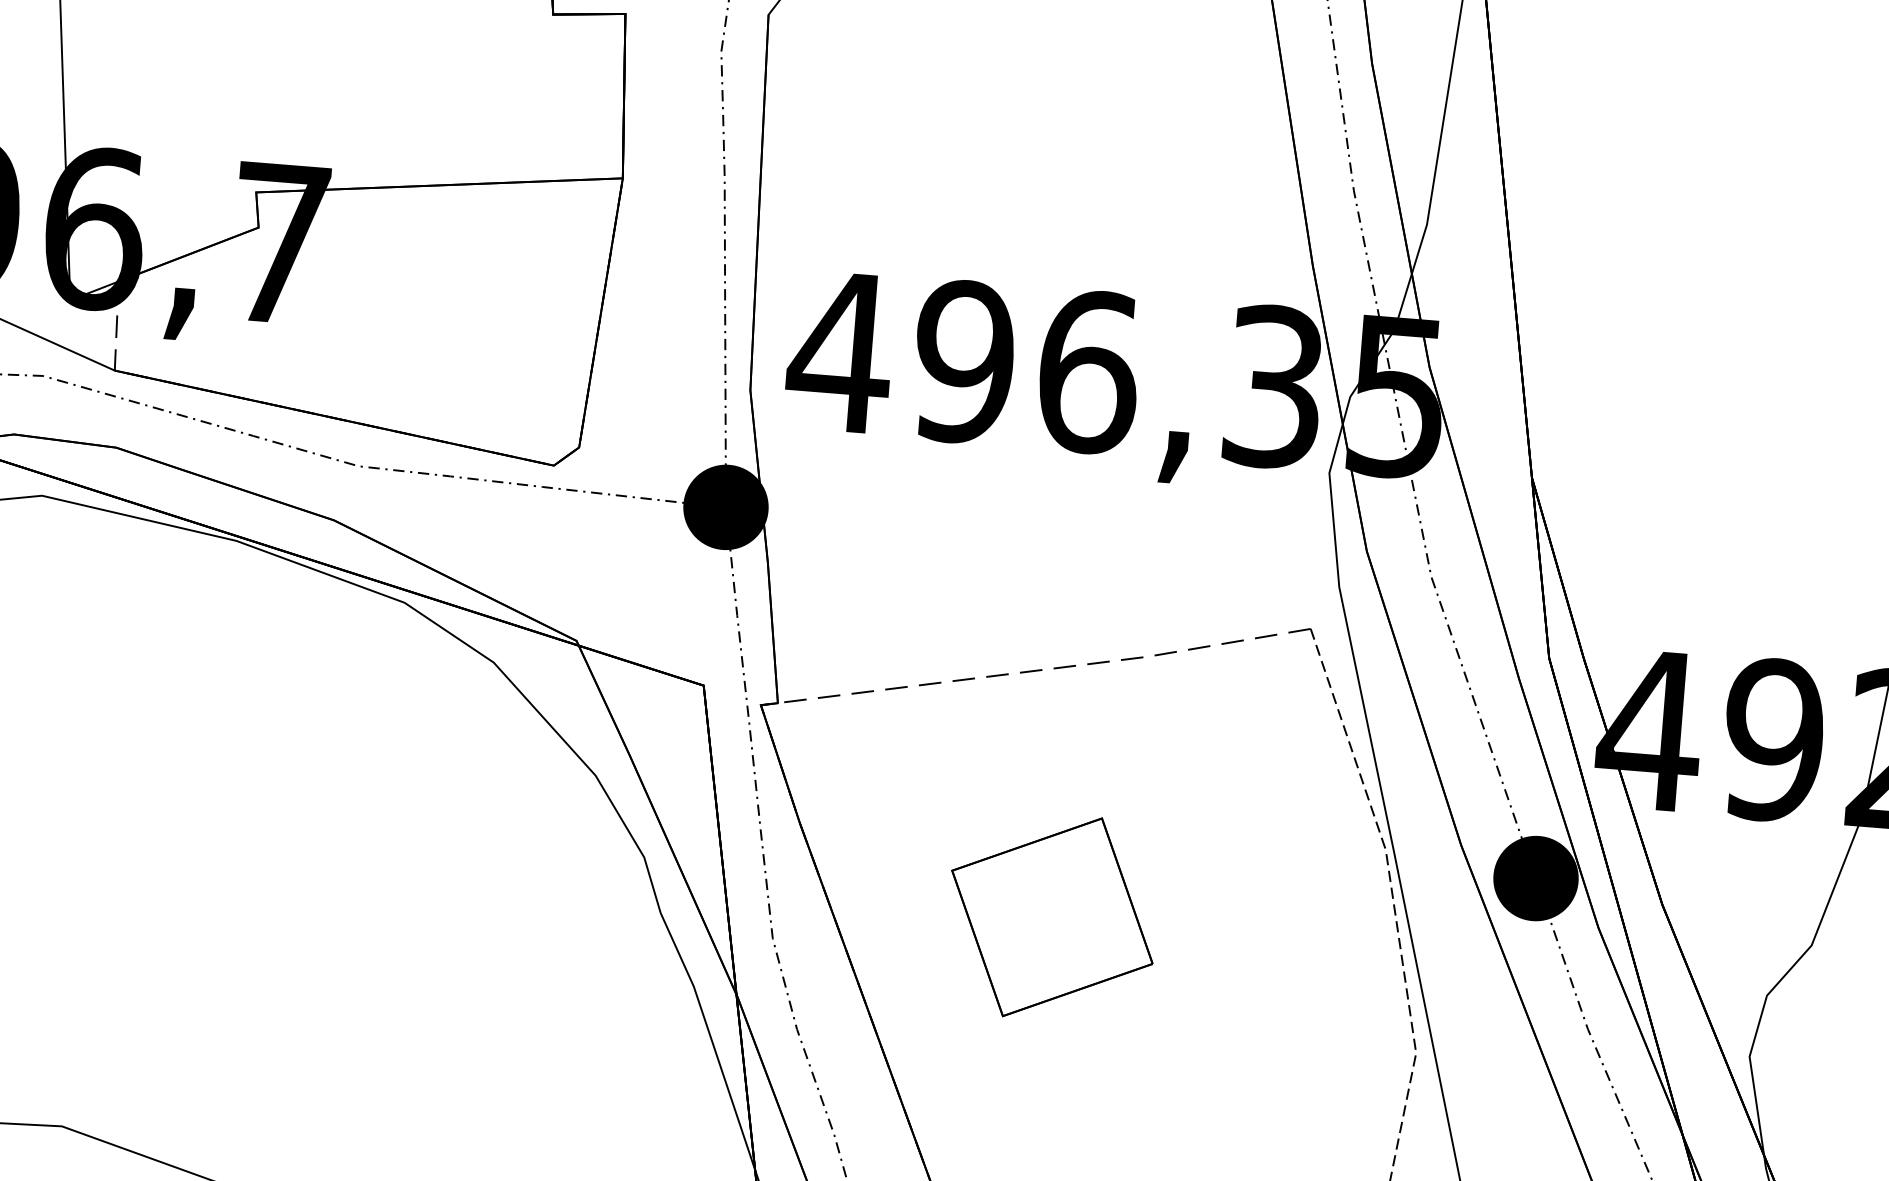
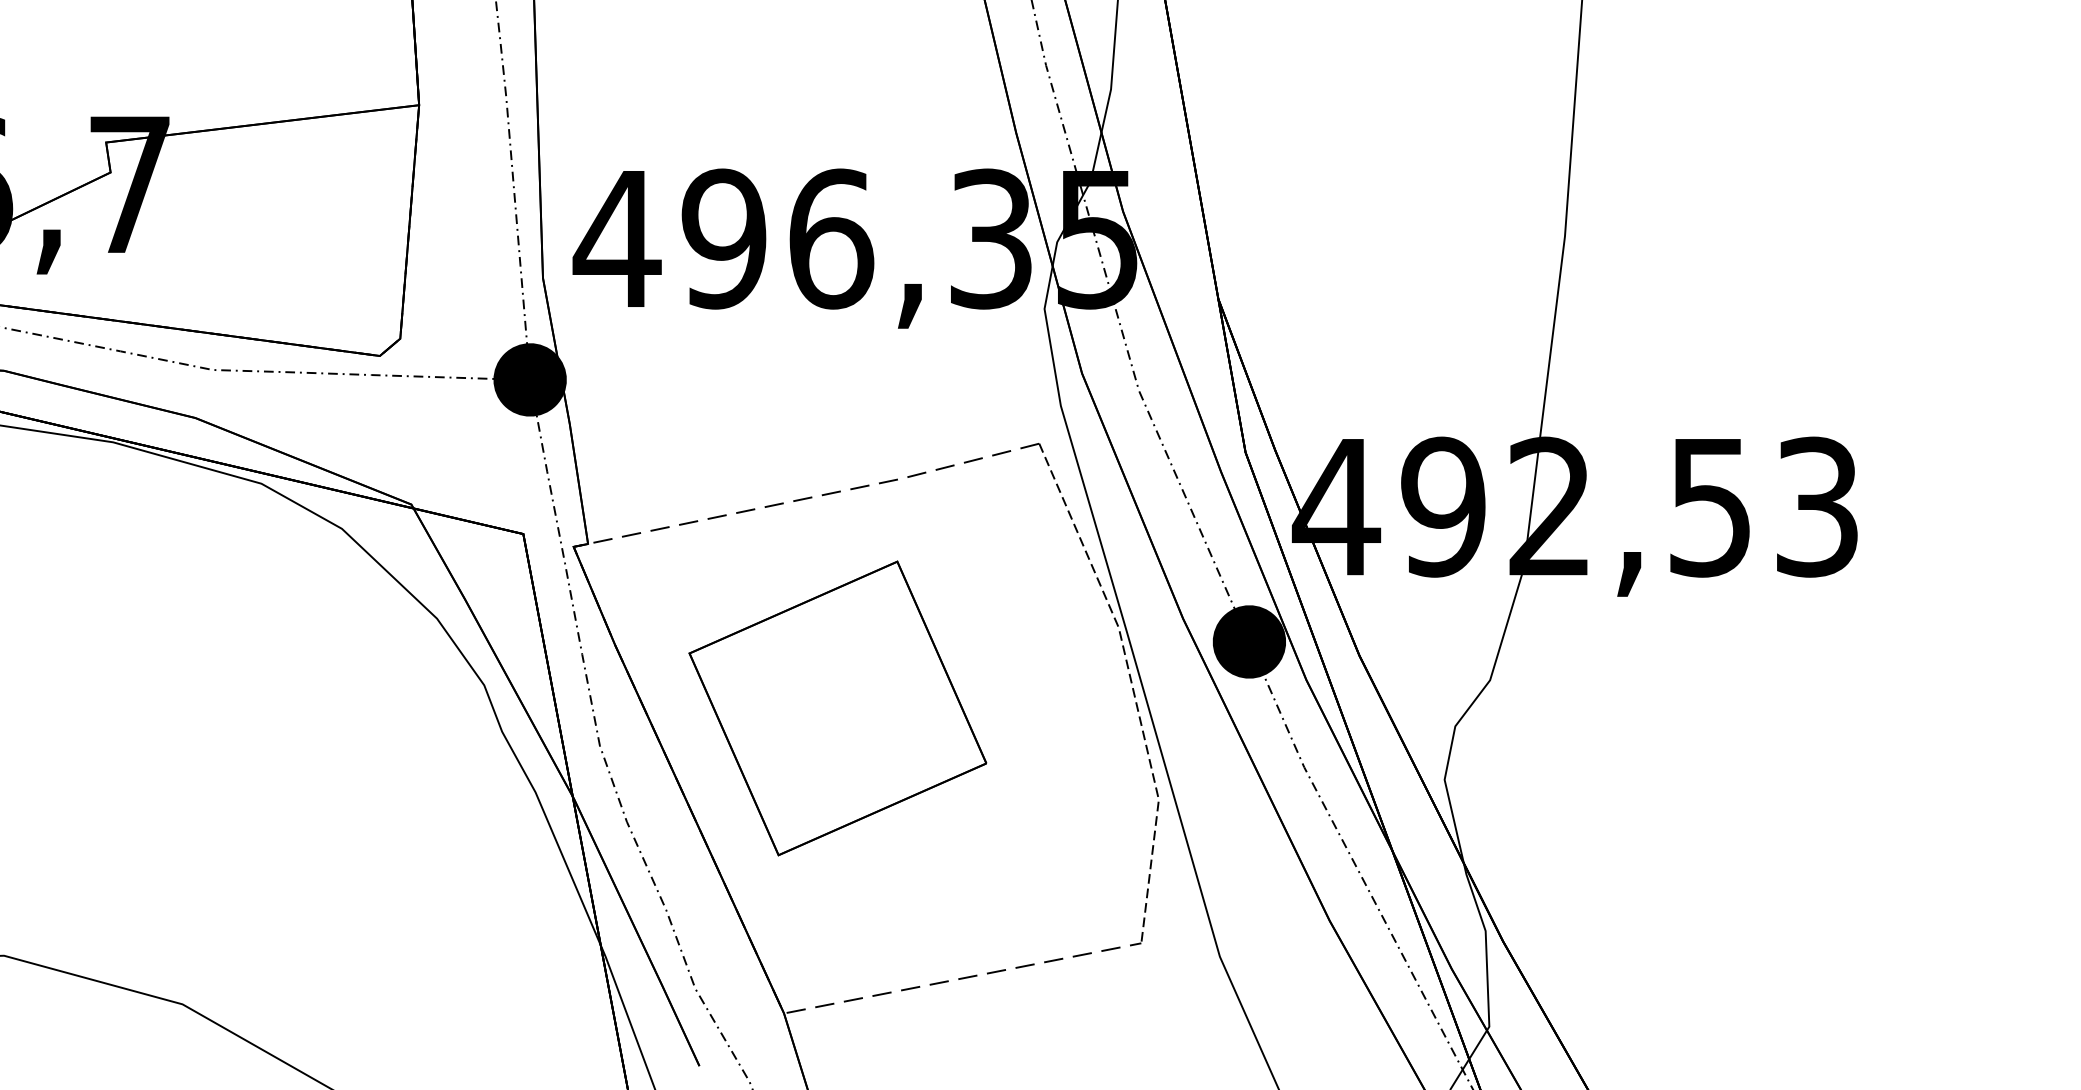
part: (1051, 917) -> (837, 708), size x1.67

